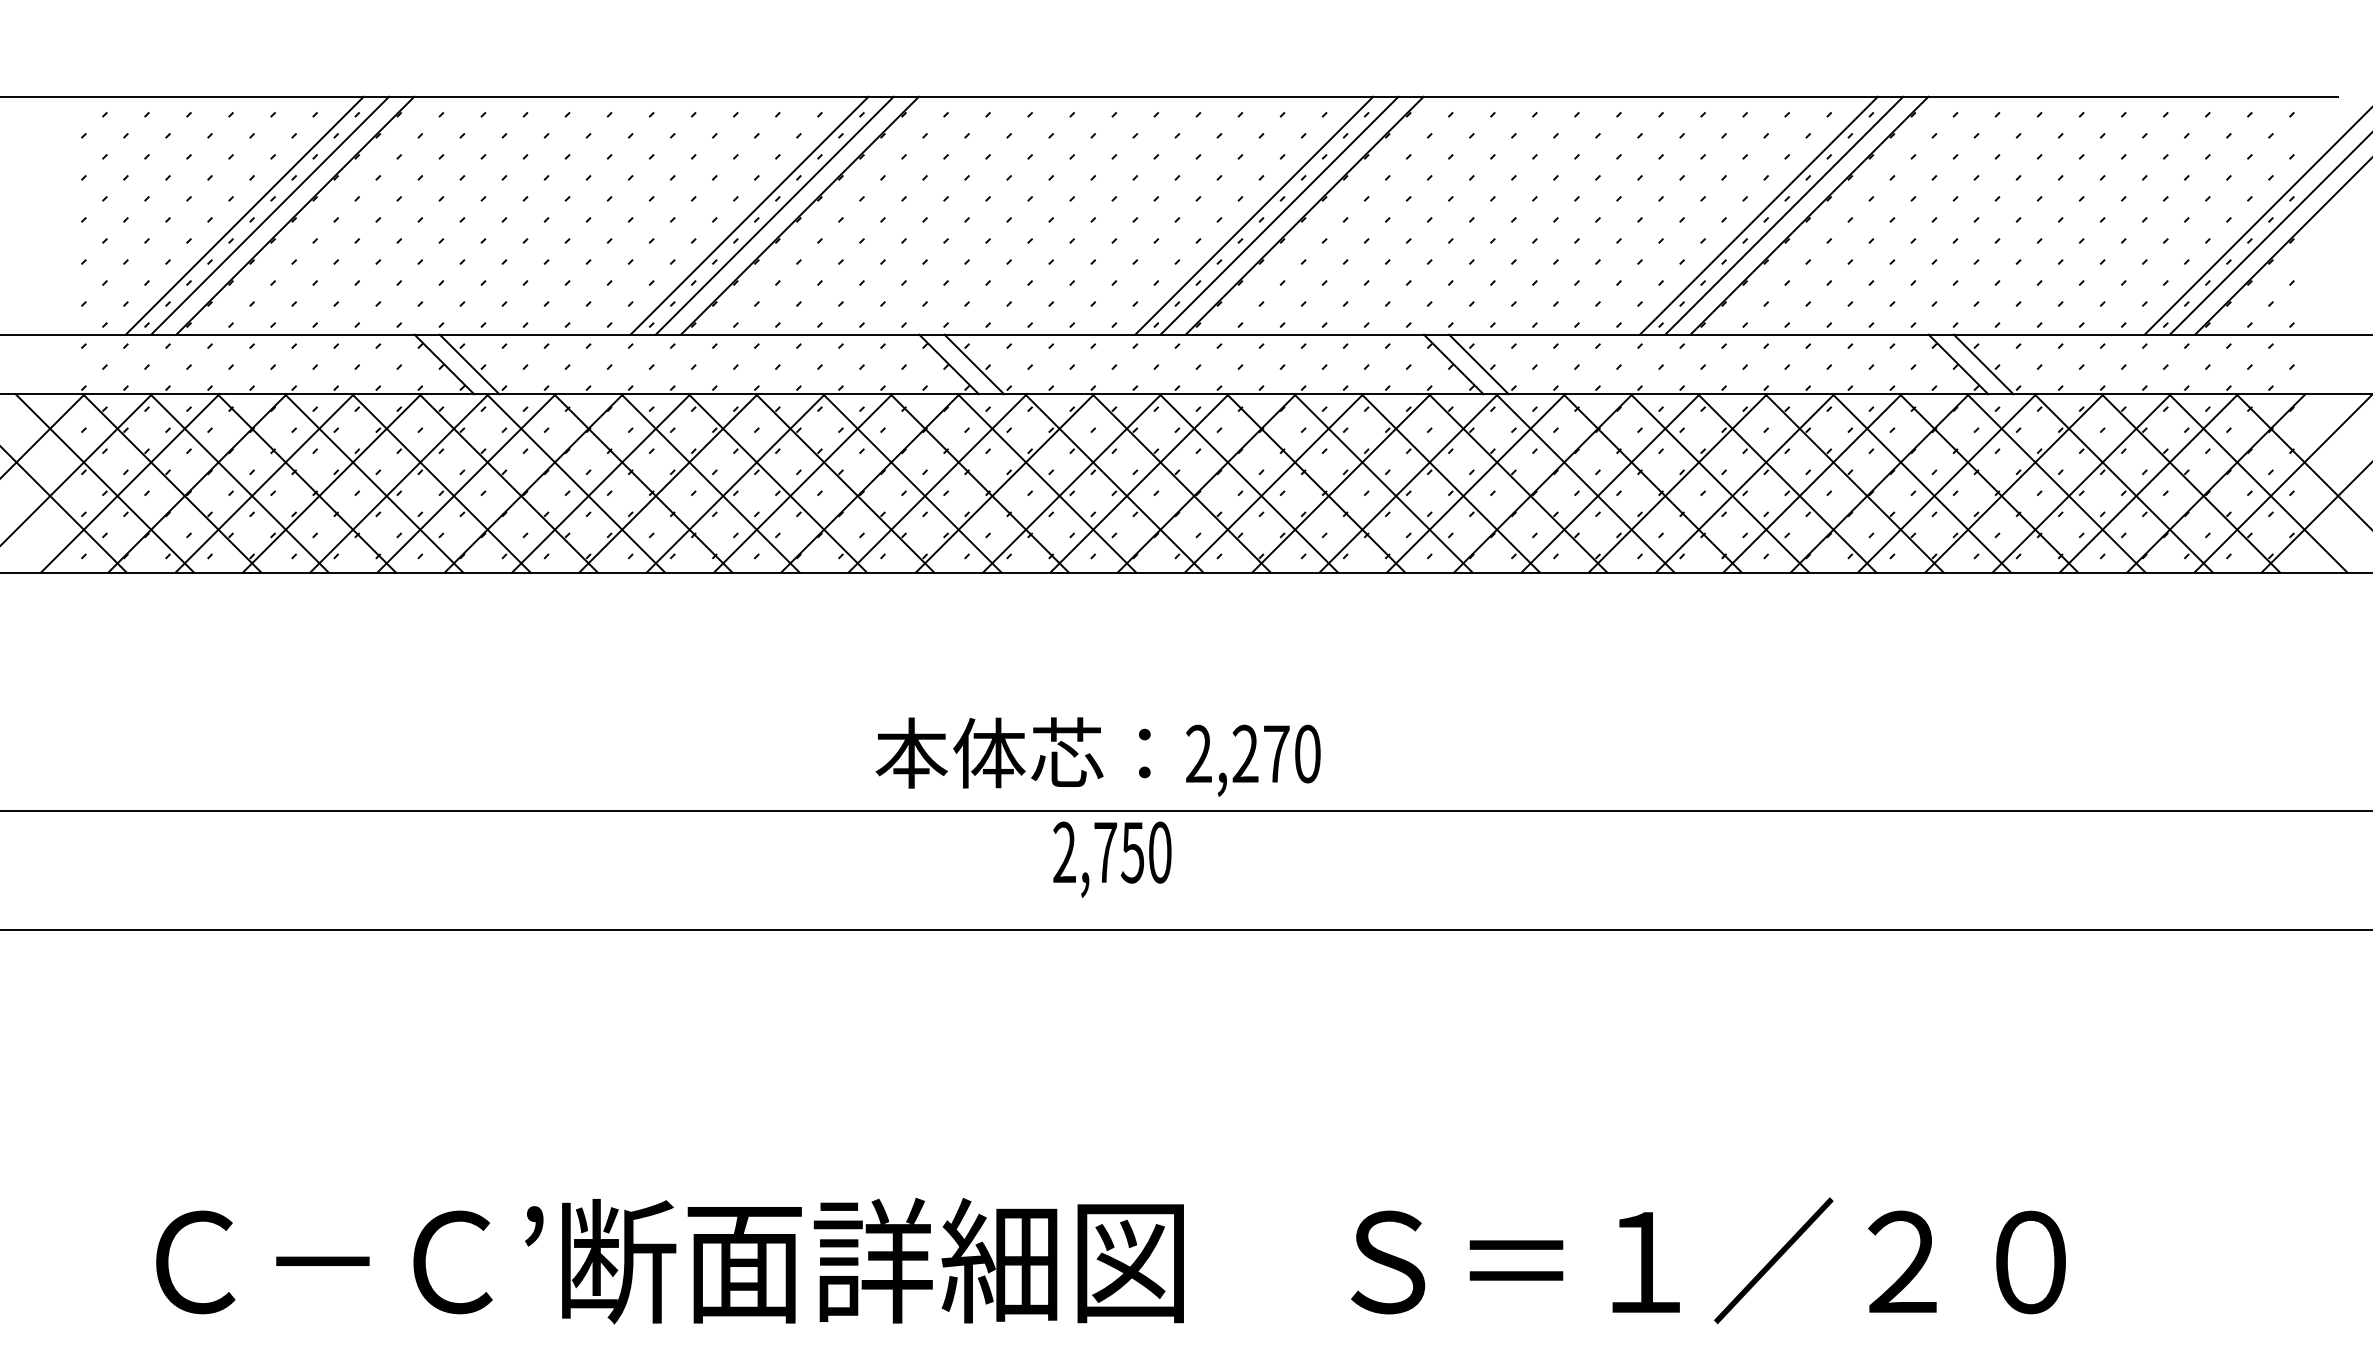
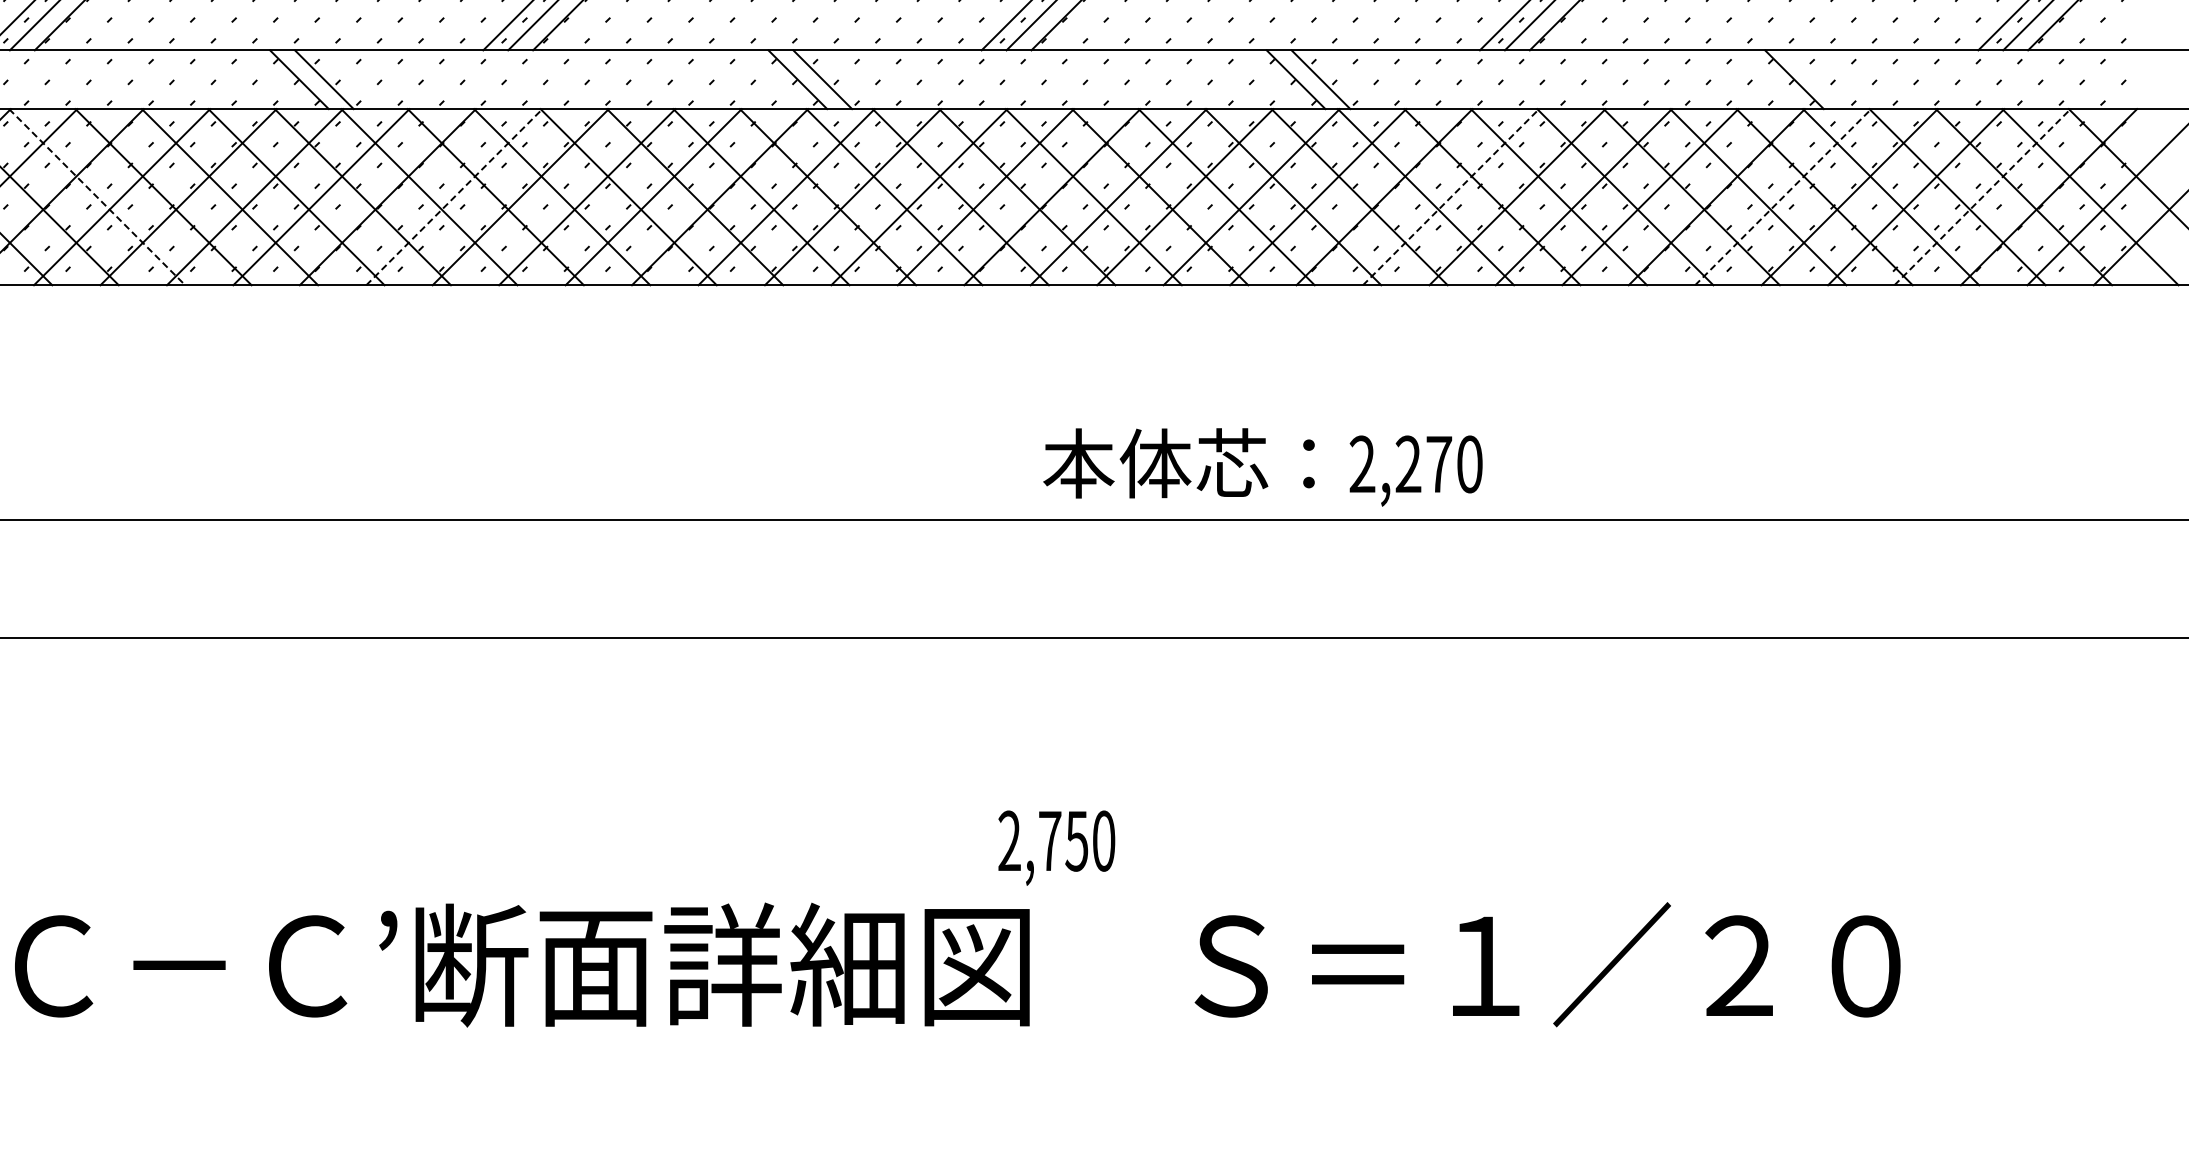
line: (1983, 364) -> (1819, 79), removed
line: (239, 483) -> (97, 197), solid -> dashed
line: (601, 483) -> (454, 197), solid -> dashed
line: (1611, 483) -> (1451, 197), solid -> dashed
line: (1947, 483) -> (1783, 197), solid -> dashed
line: (2149, 483) -> (1983, 197), solid -> dashed
text: (1097, 756) -> (1262, 466), moved
text: (1112, 859) -> (1056, 847), moved

